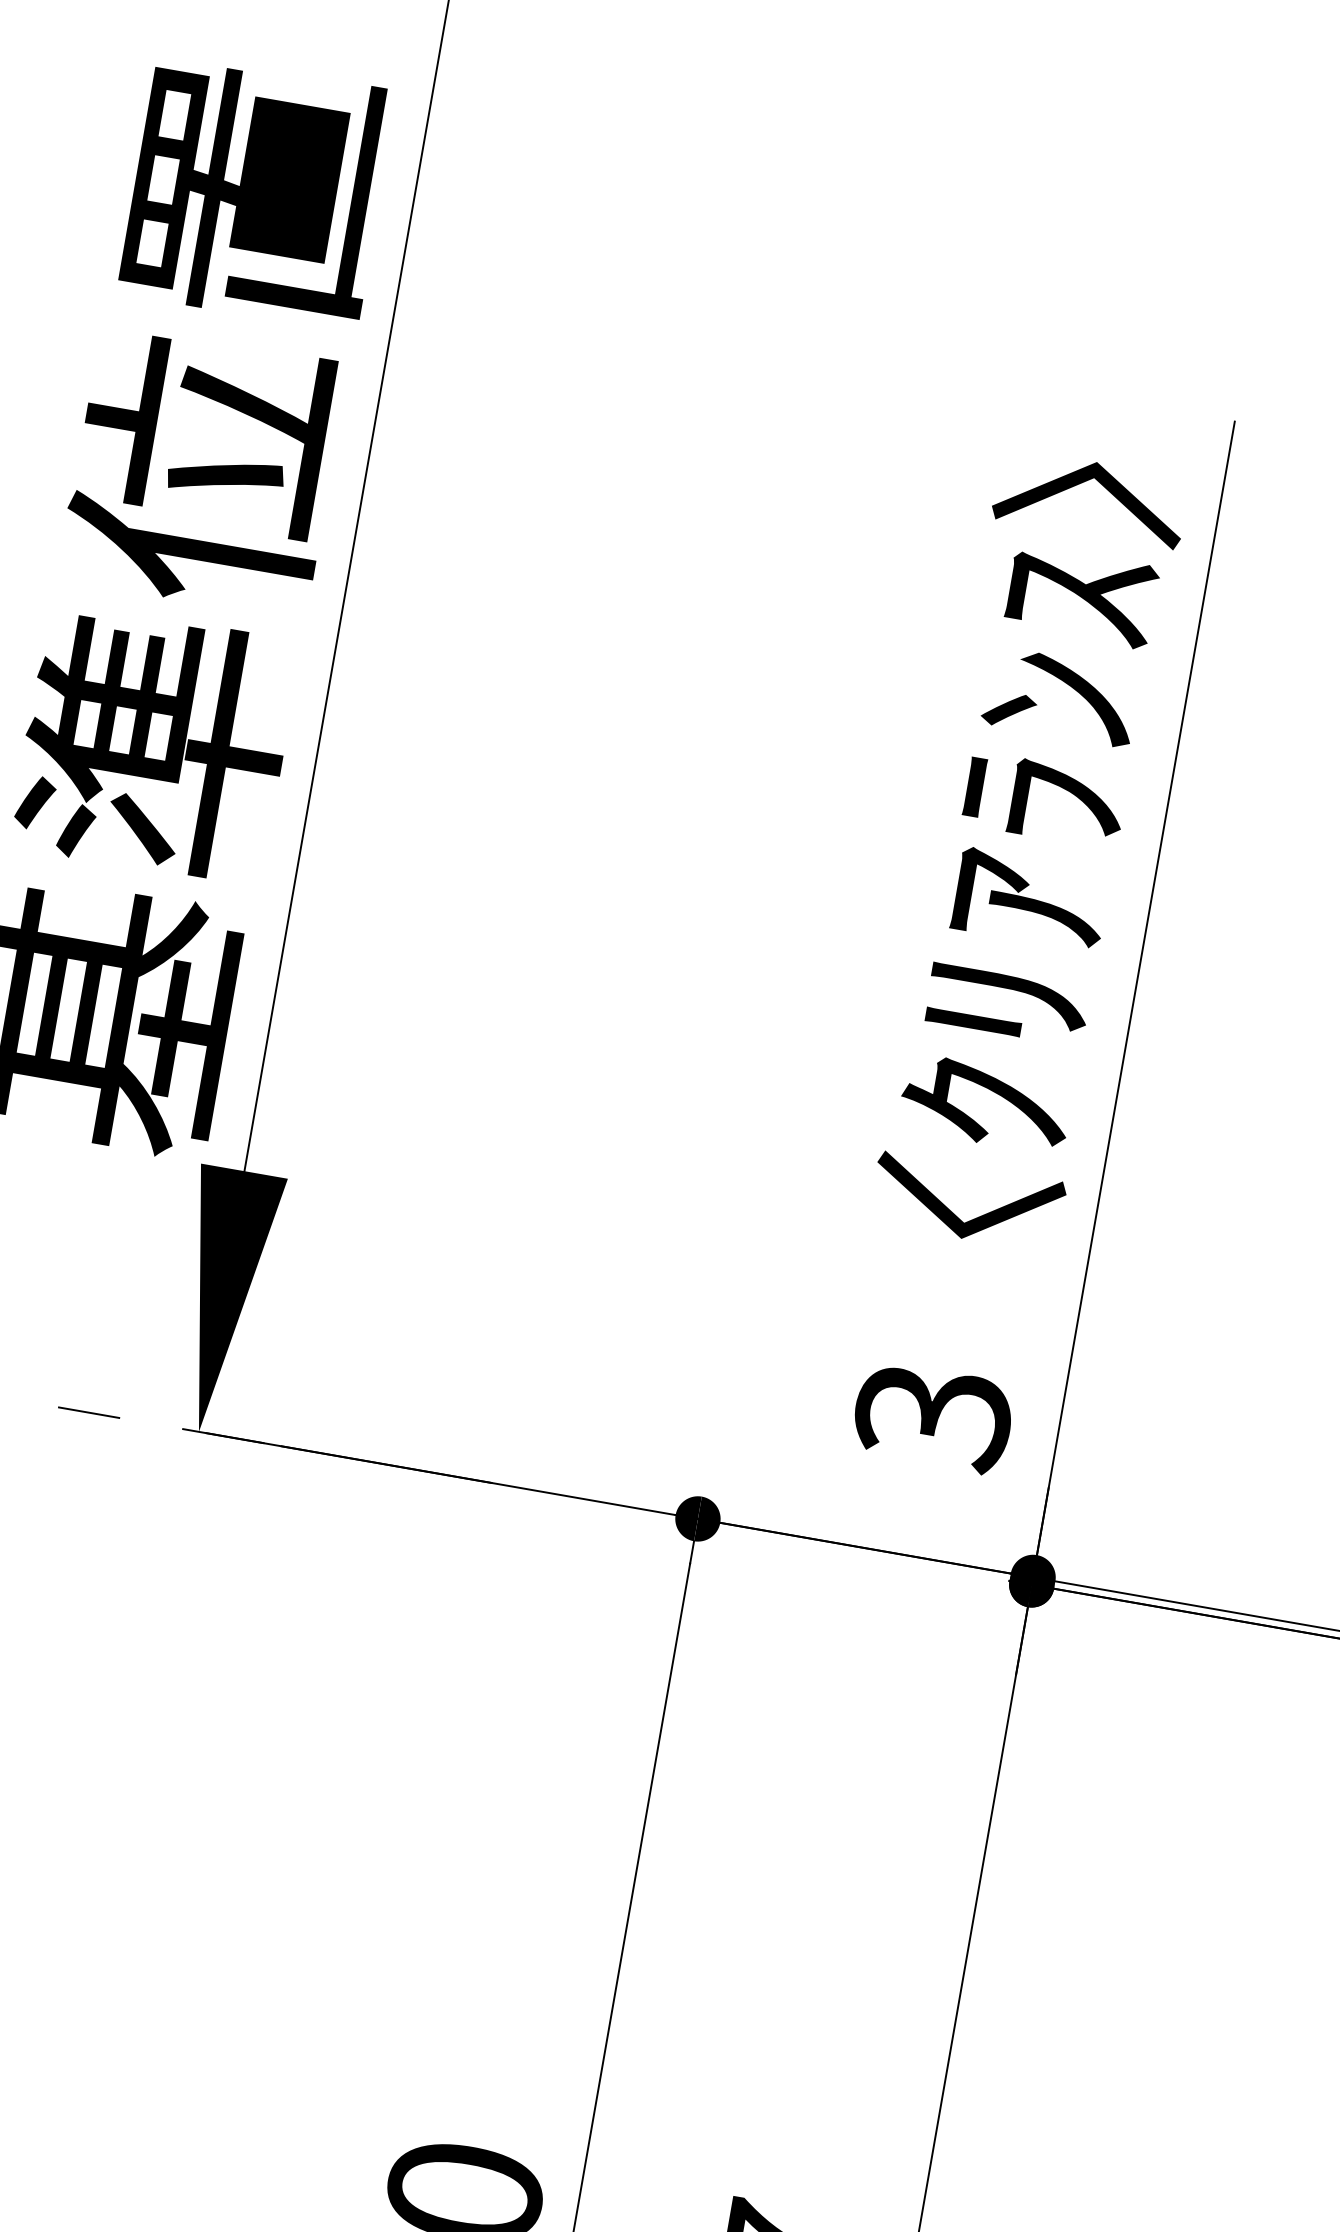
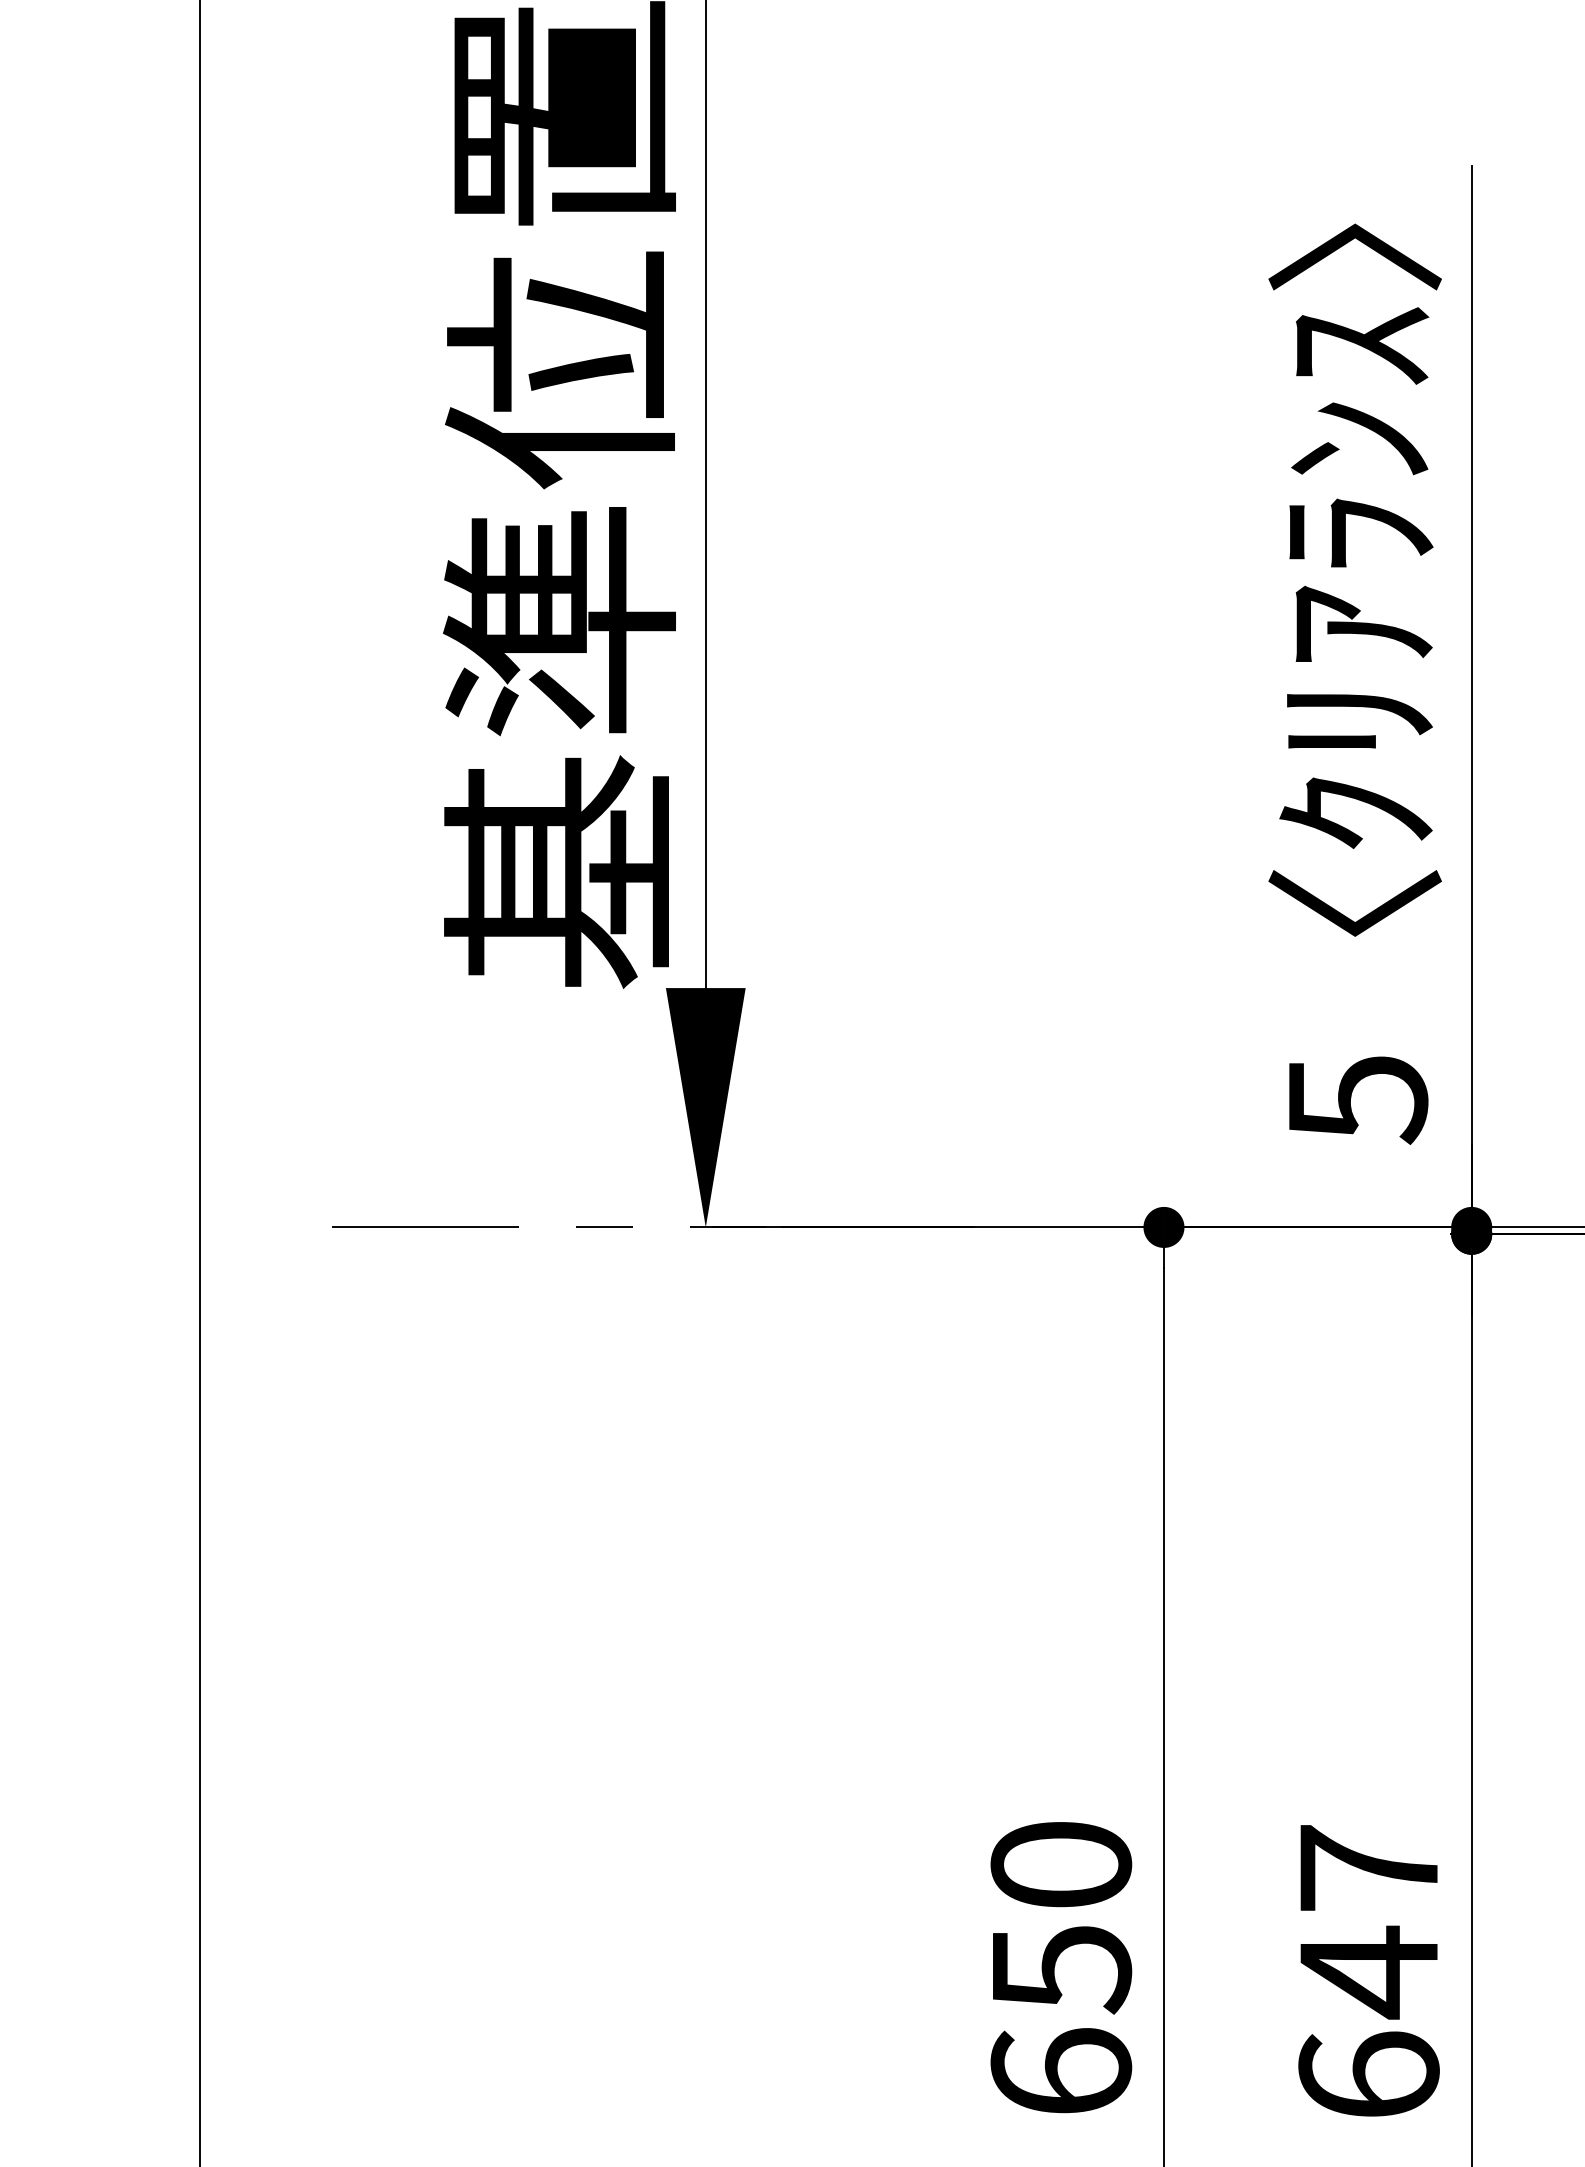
text: (932, 1417) -> (1357, 1100), 3 -> 5

